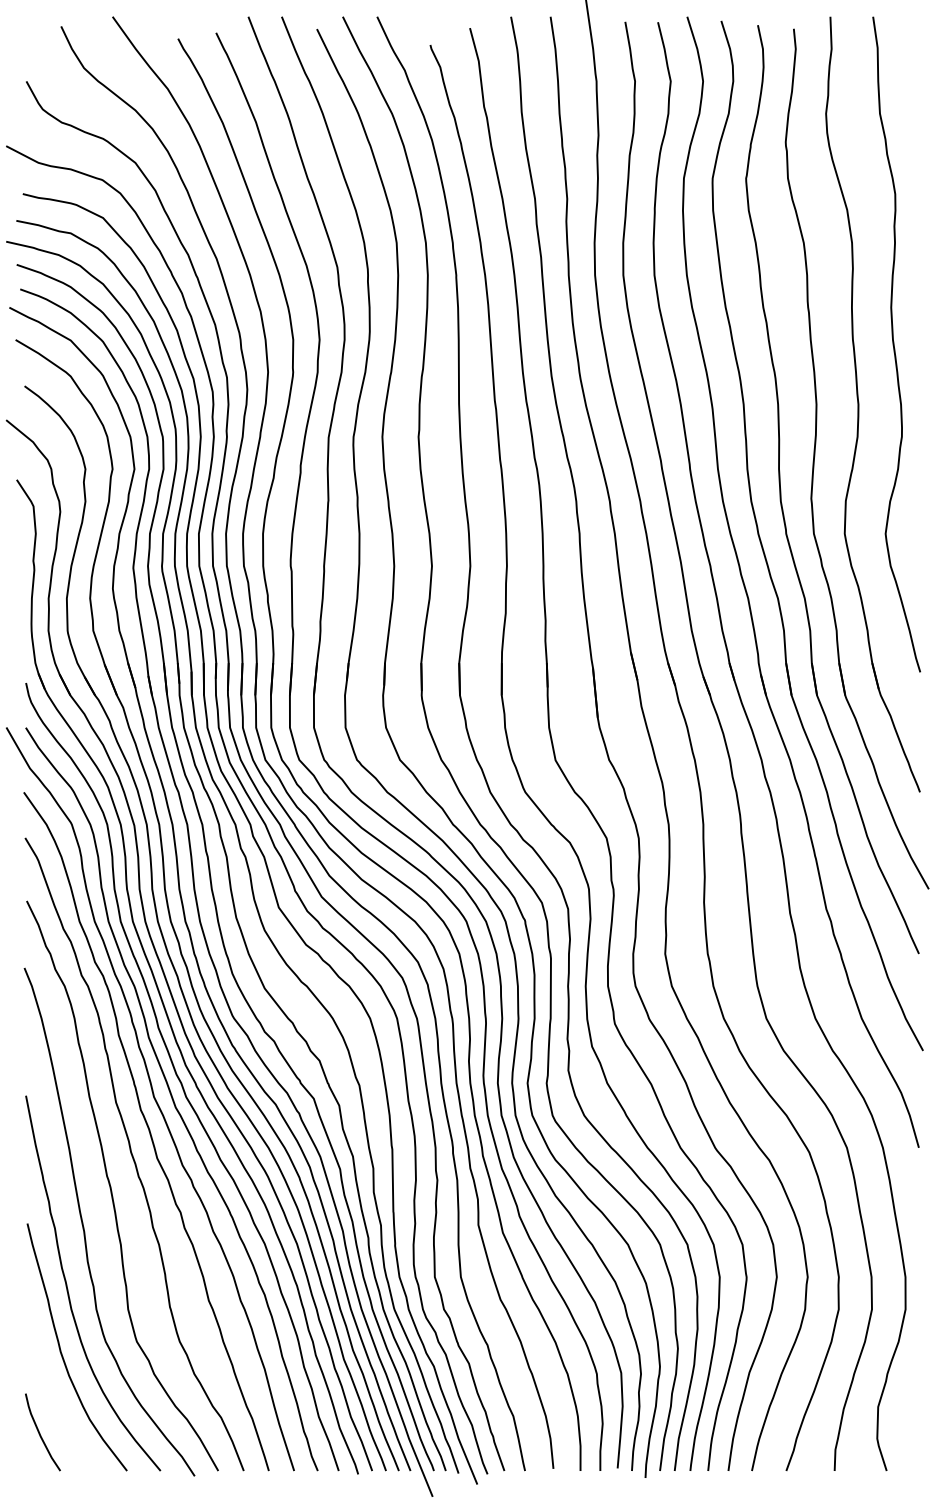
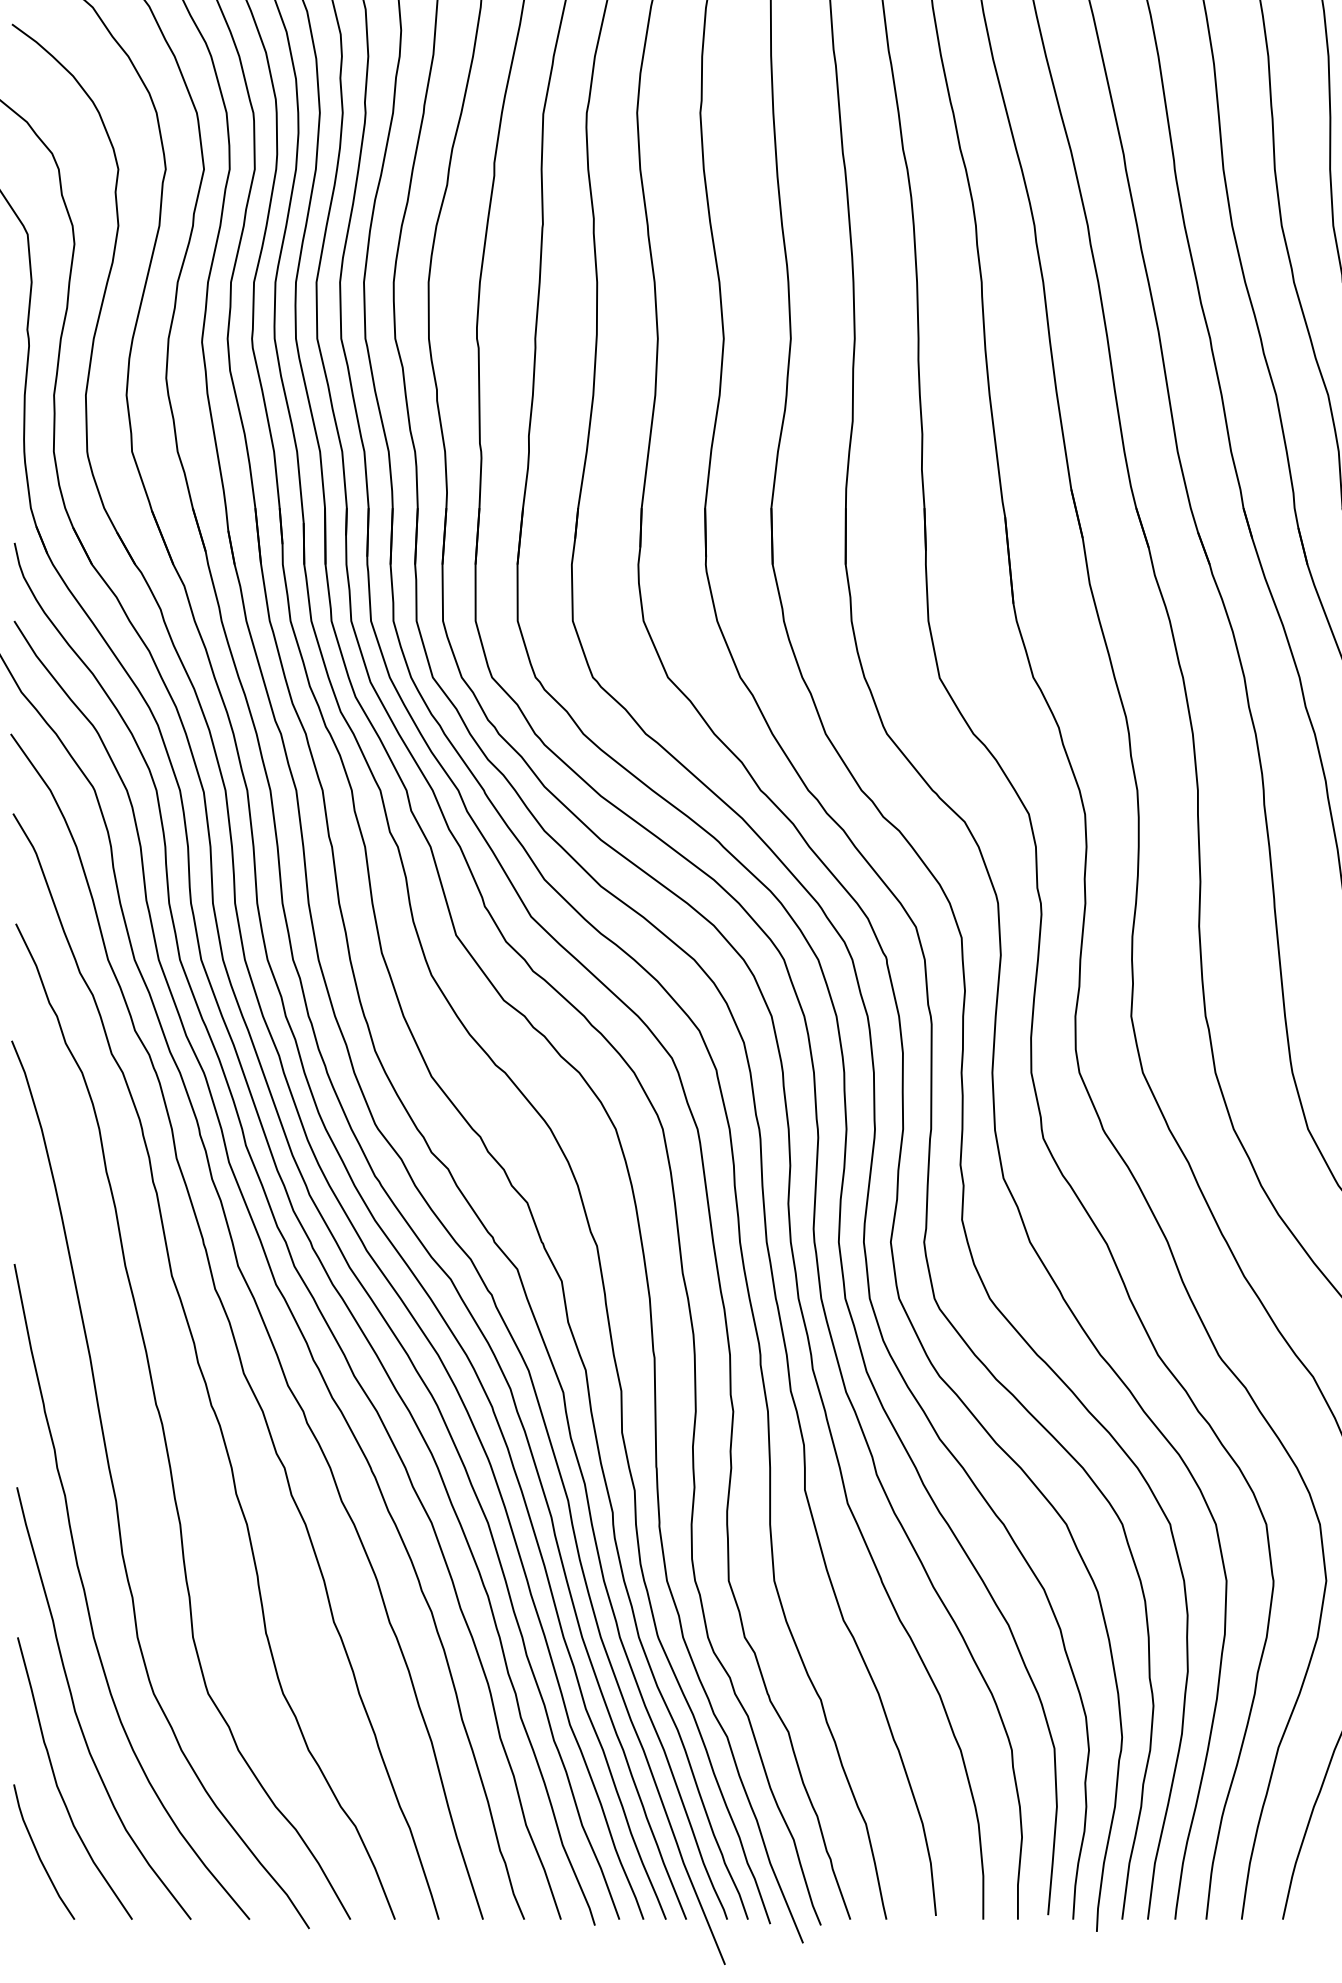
curve: (51, 1394) -> (59, 1785), added

